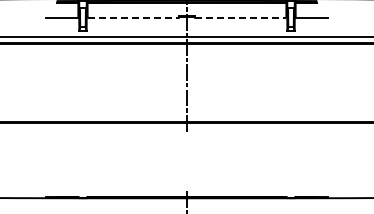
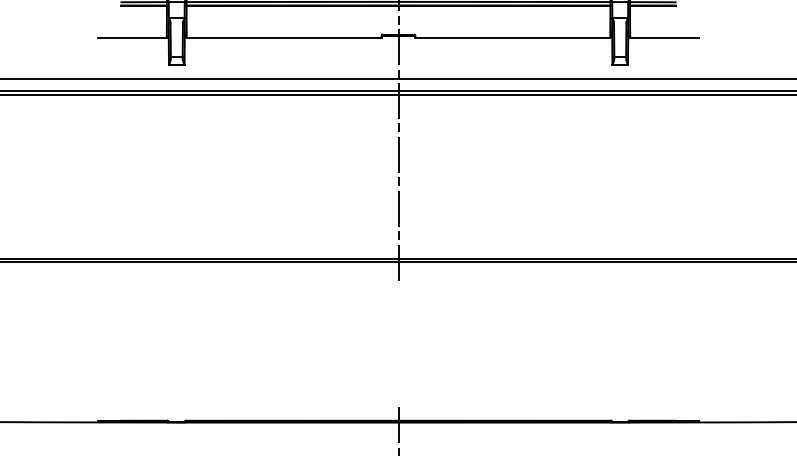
line: (133, 17) -> (284, 37), dashed -> solid
line: (240, 17) -> (512, 37), dashed -> solid

